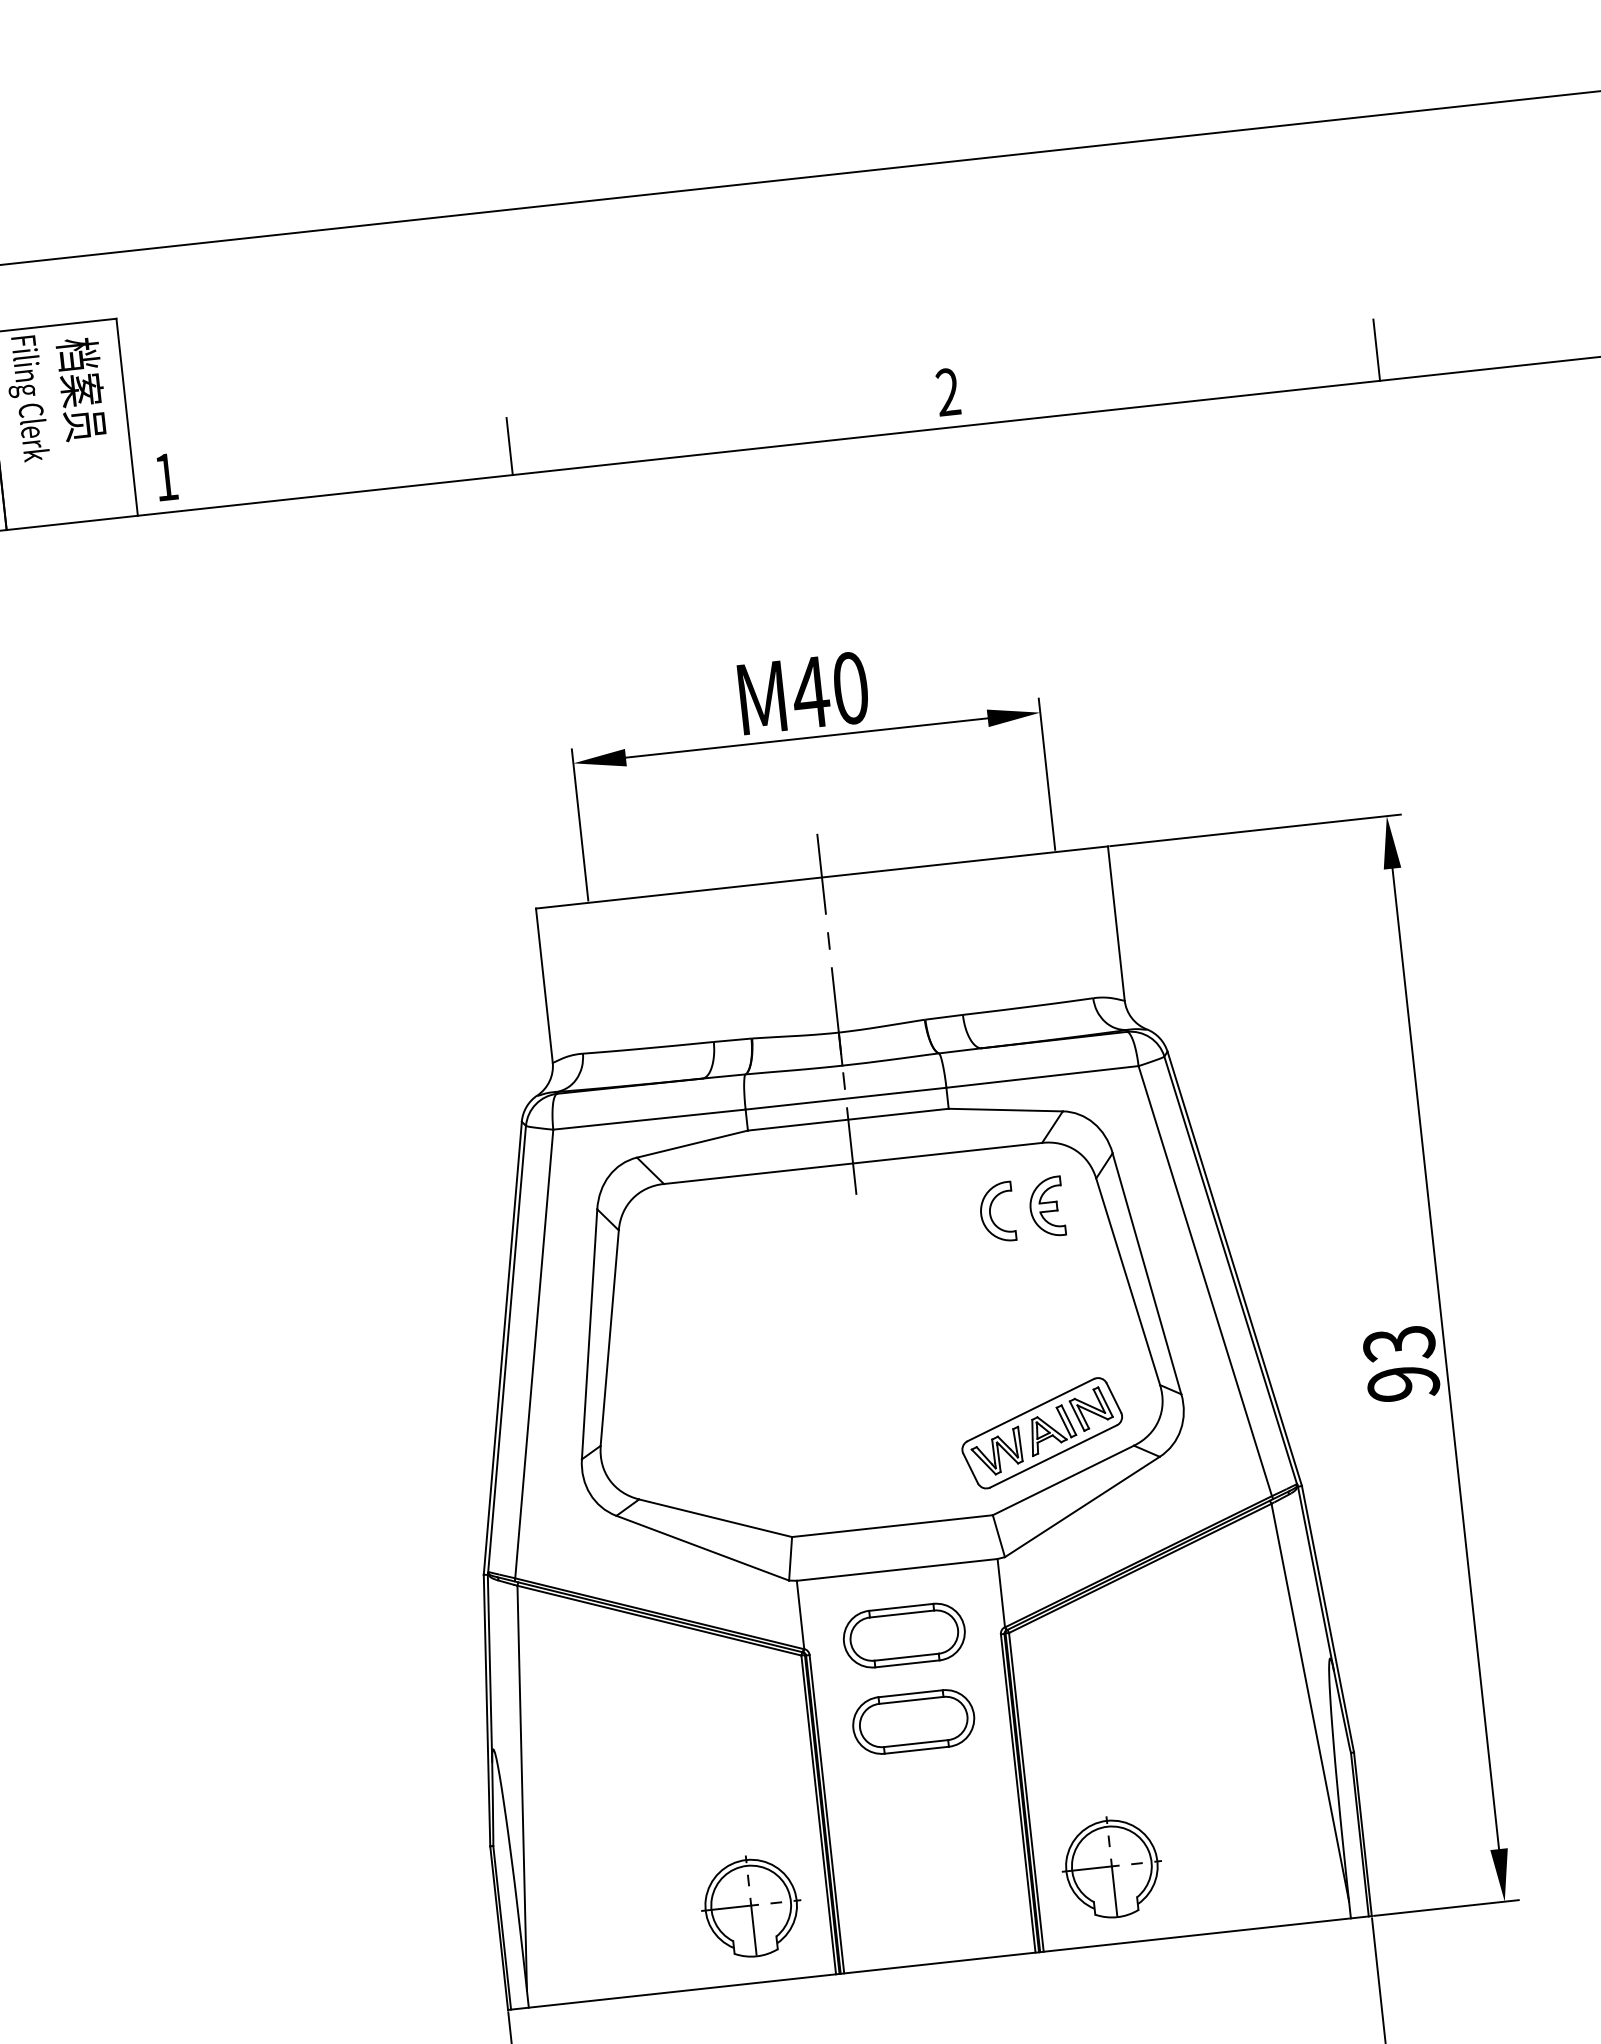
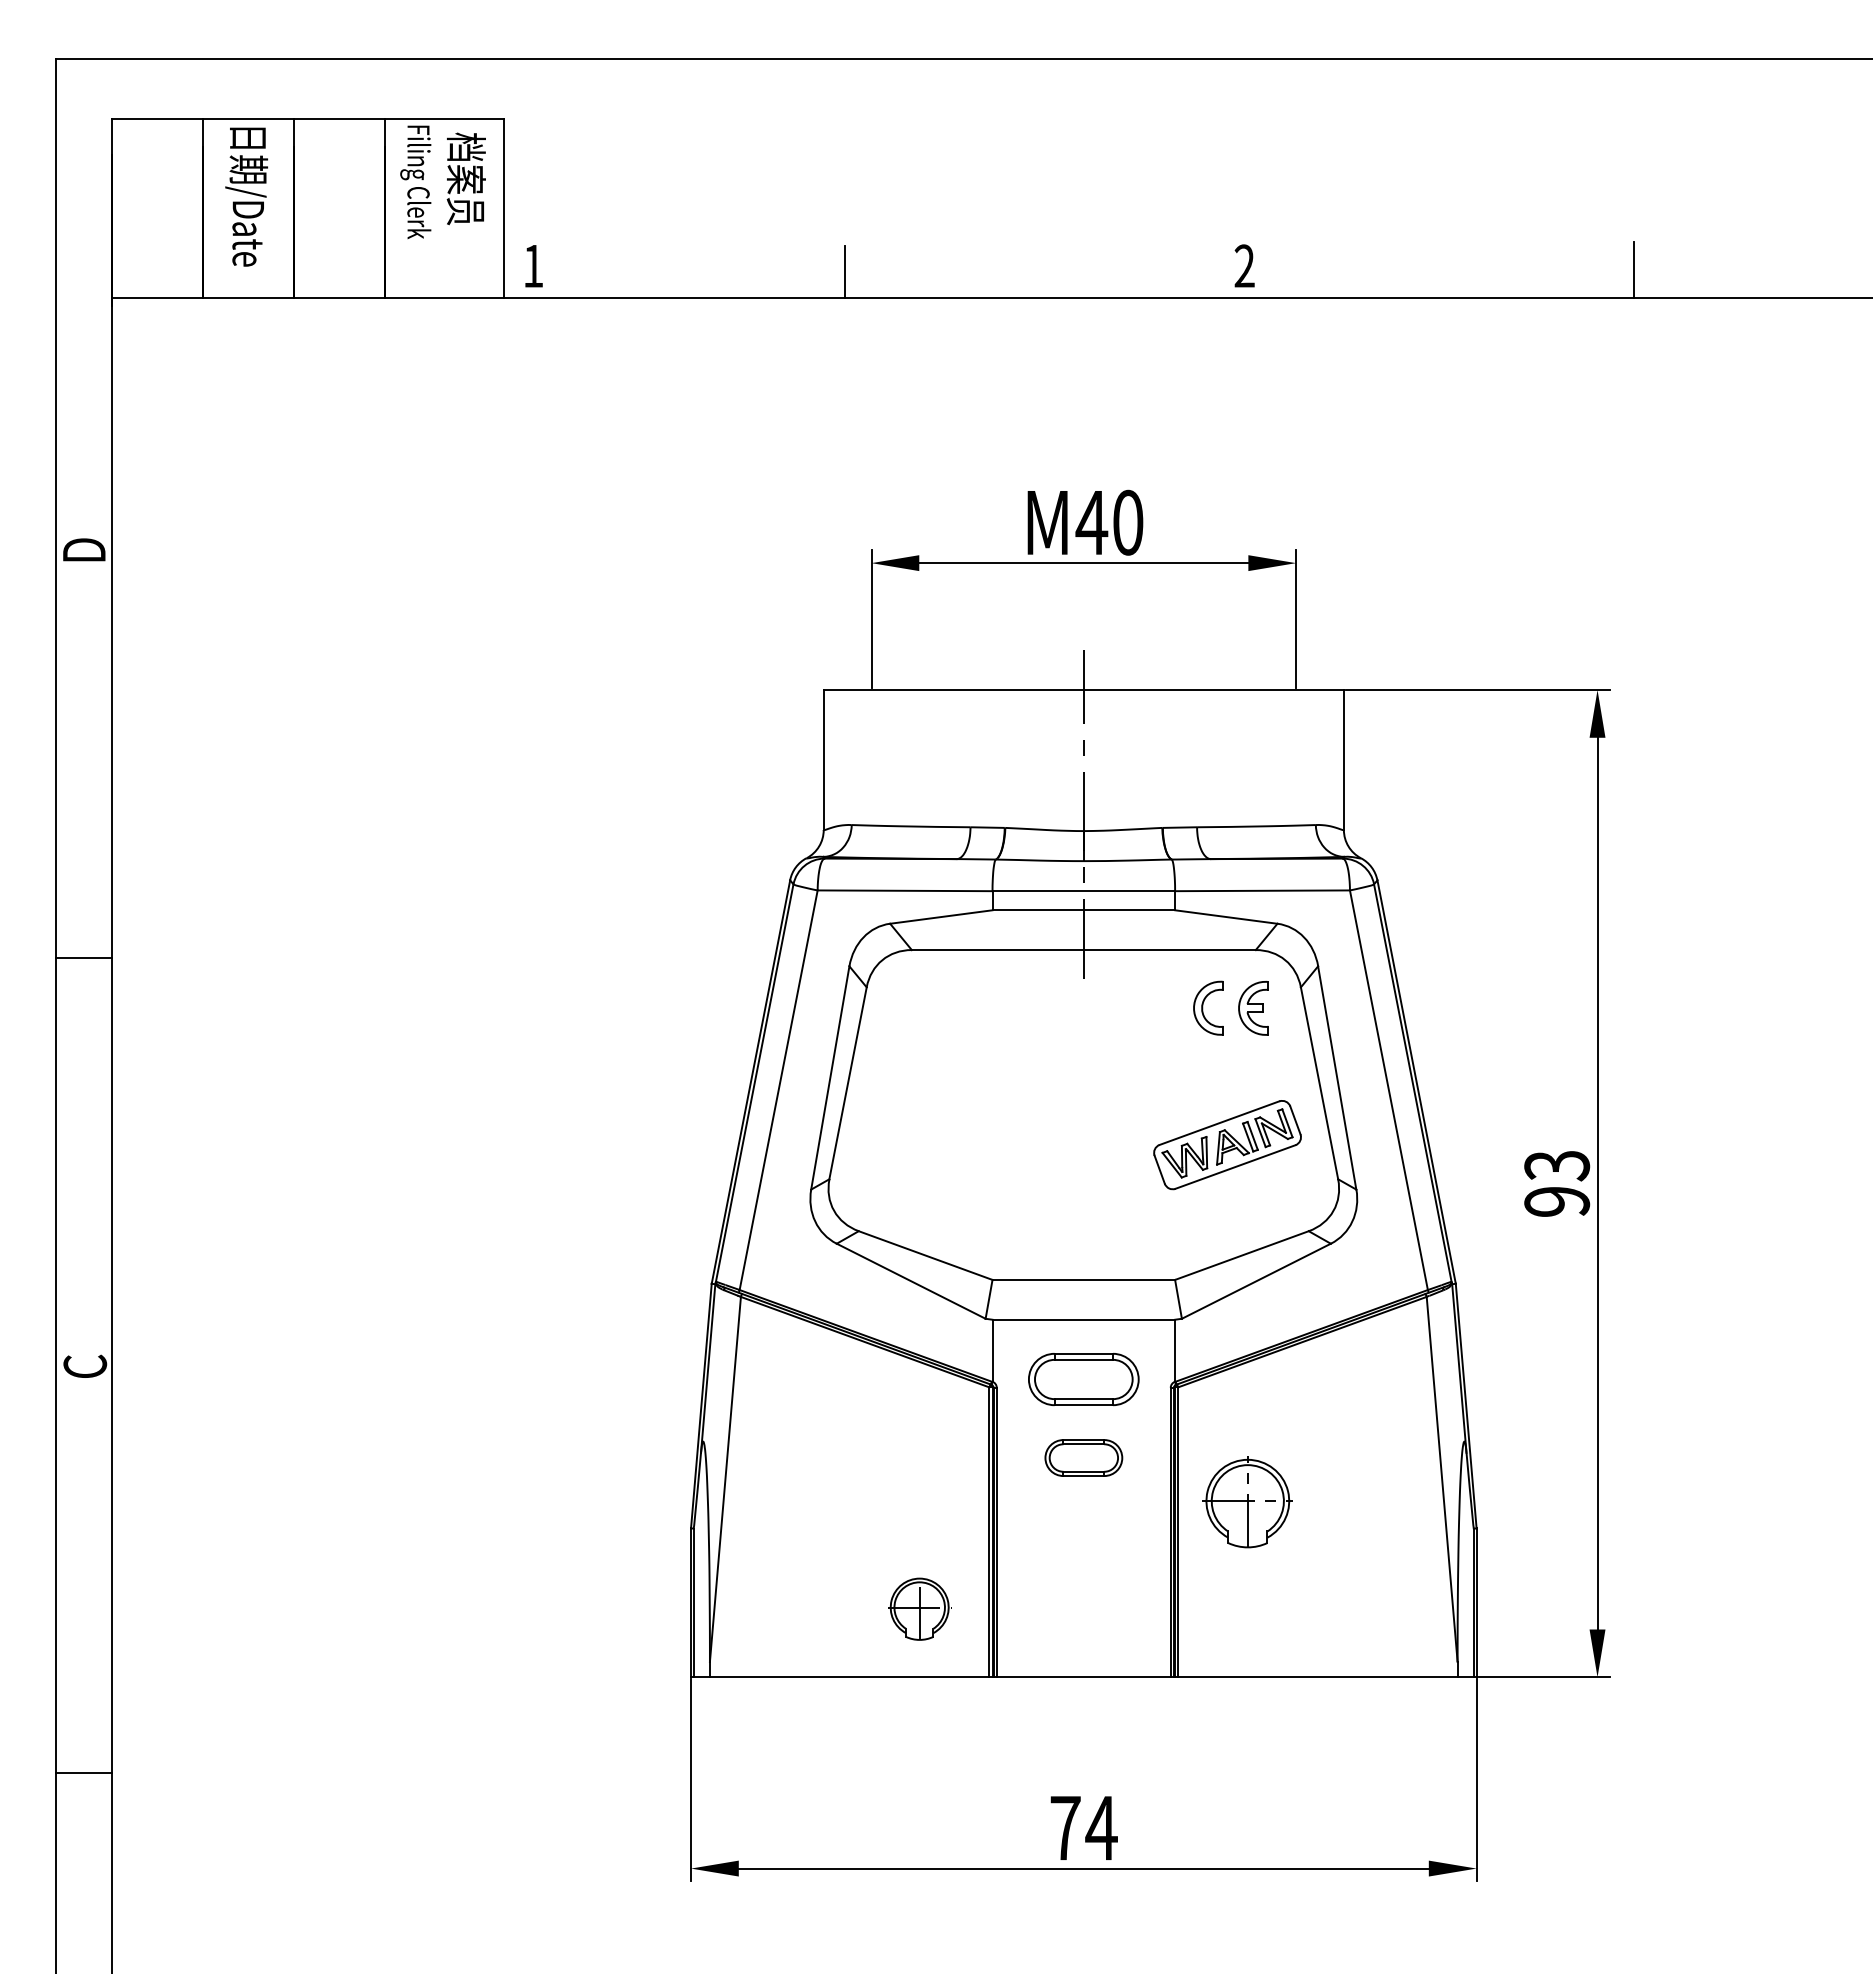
part: (1042, 1433) -> (1227, 1145), moved
part: (913, 1721) -> (1083, 1457), size x0.7
part: (1111, 1867) -> (1247, 1502), moved
part: (751, 1907) -> (919, 1608), size x0.7

